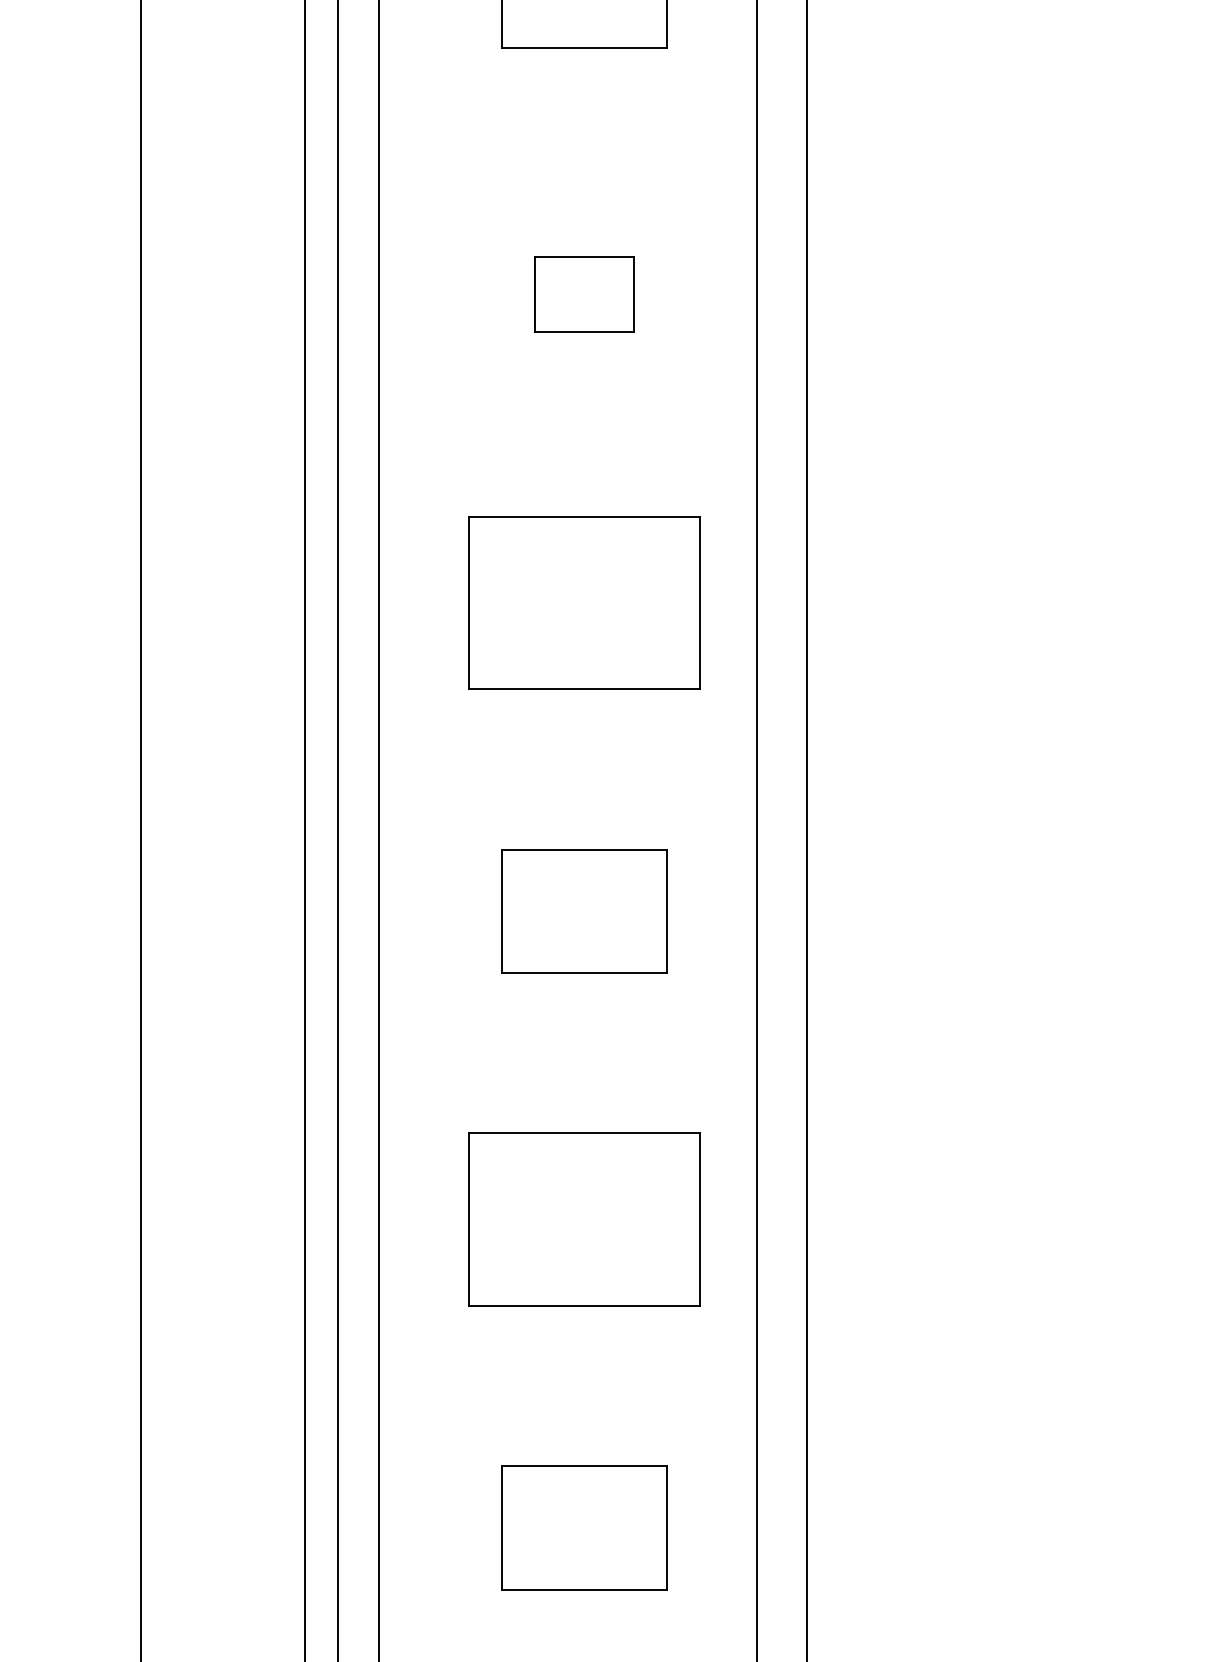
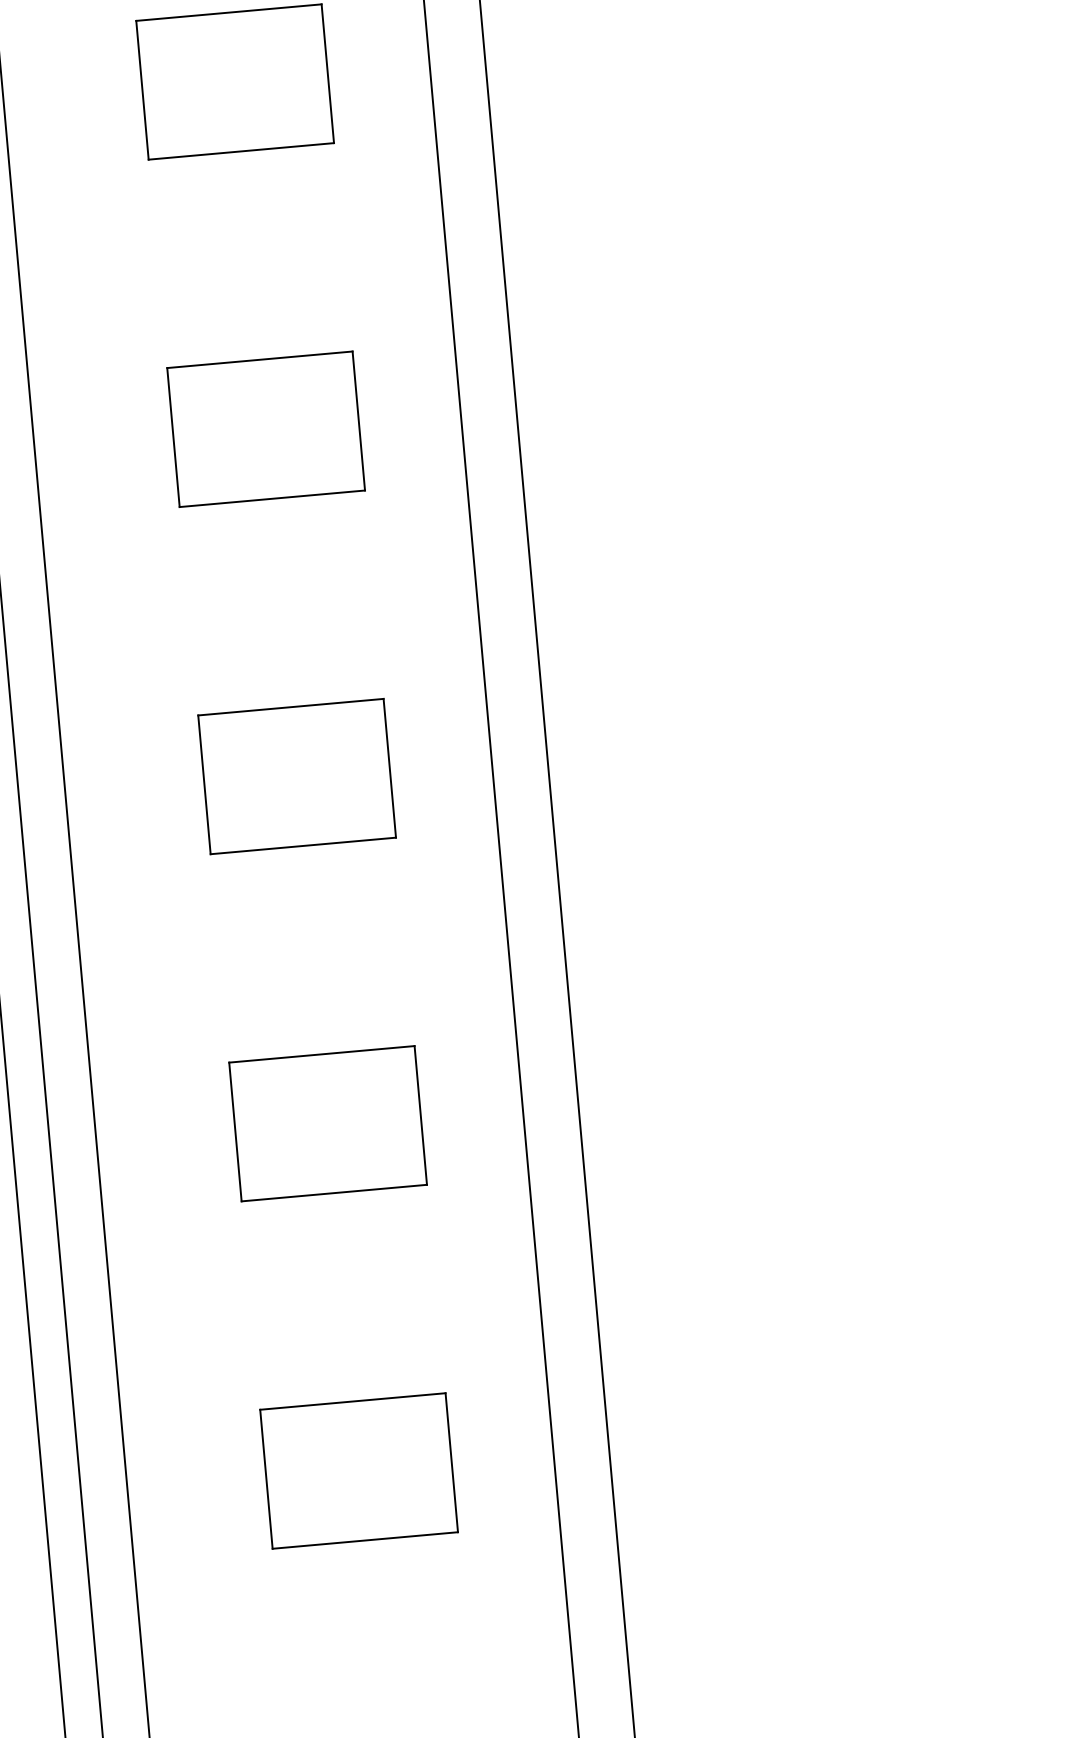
part: (584, 294) -> (266, 429), size x1.67
part: (584, 602) -> (296, 776), size x0.71
part: (584, 1219) -> (358, 1470), size x0.71

